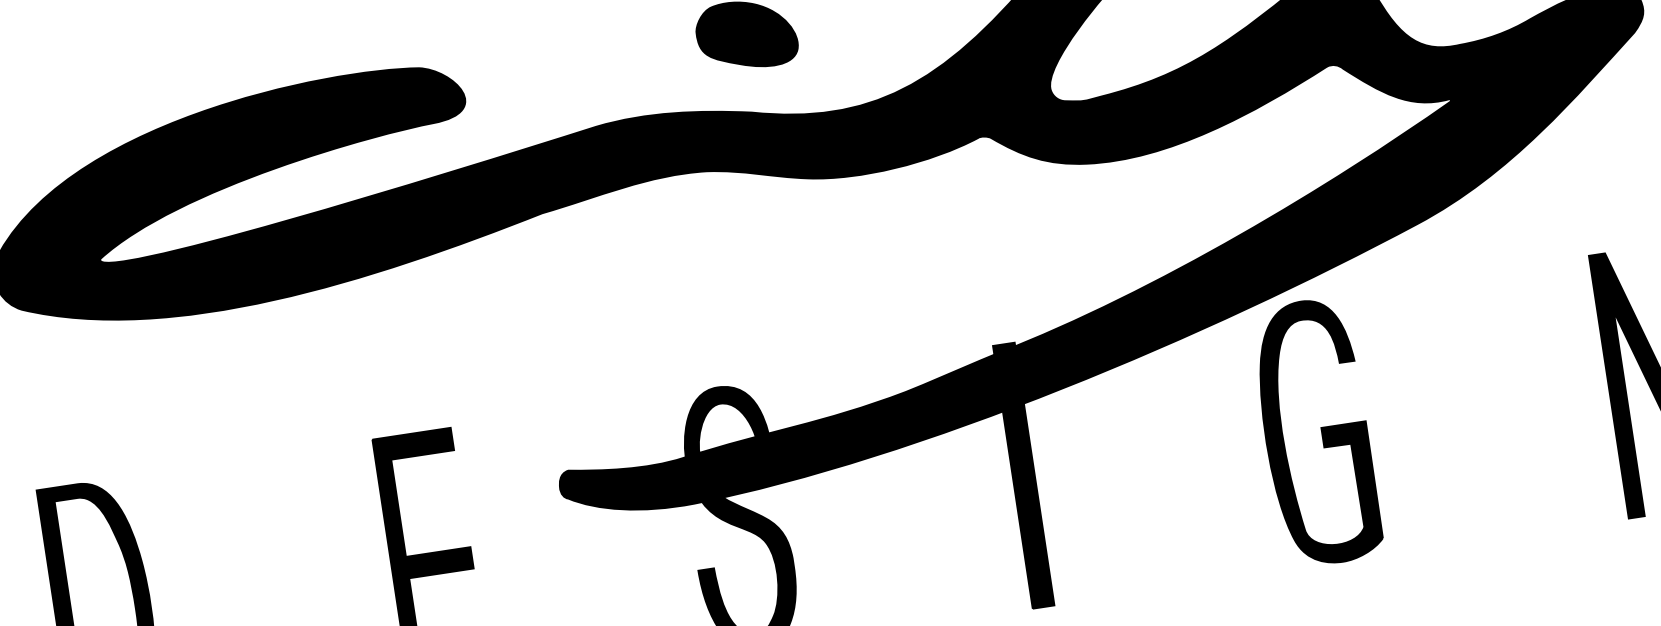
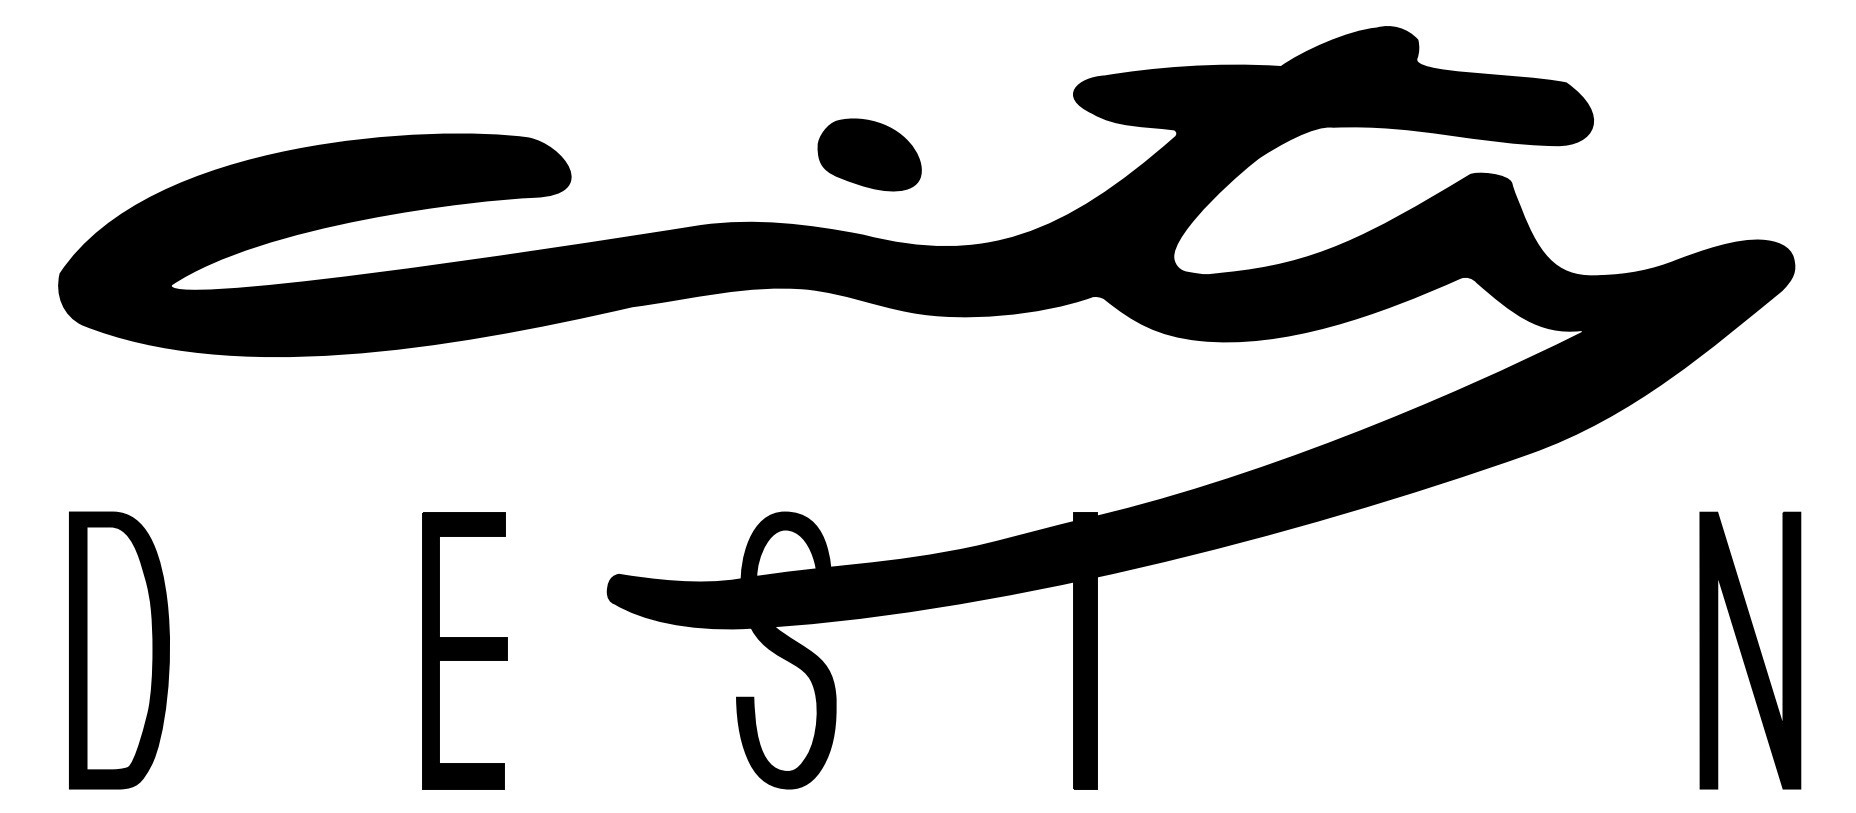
part: (1315, 432) -> (1392, 651), removed

